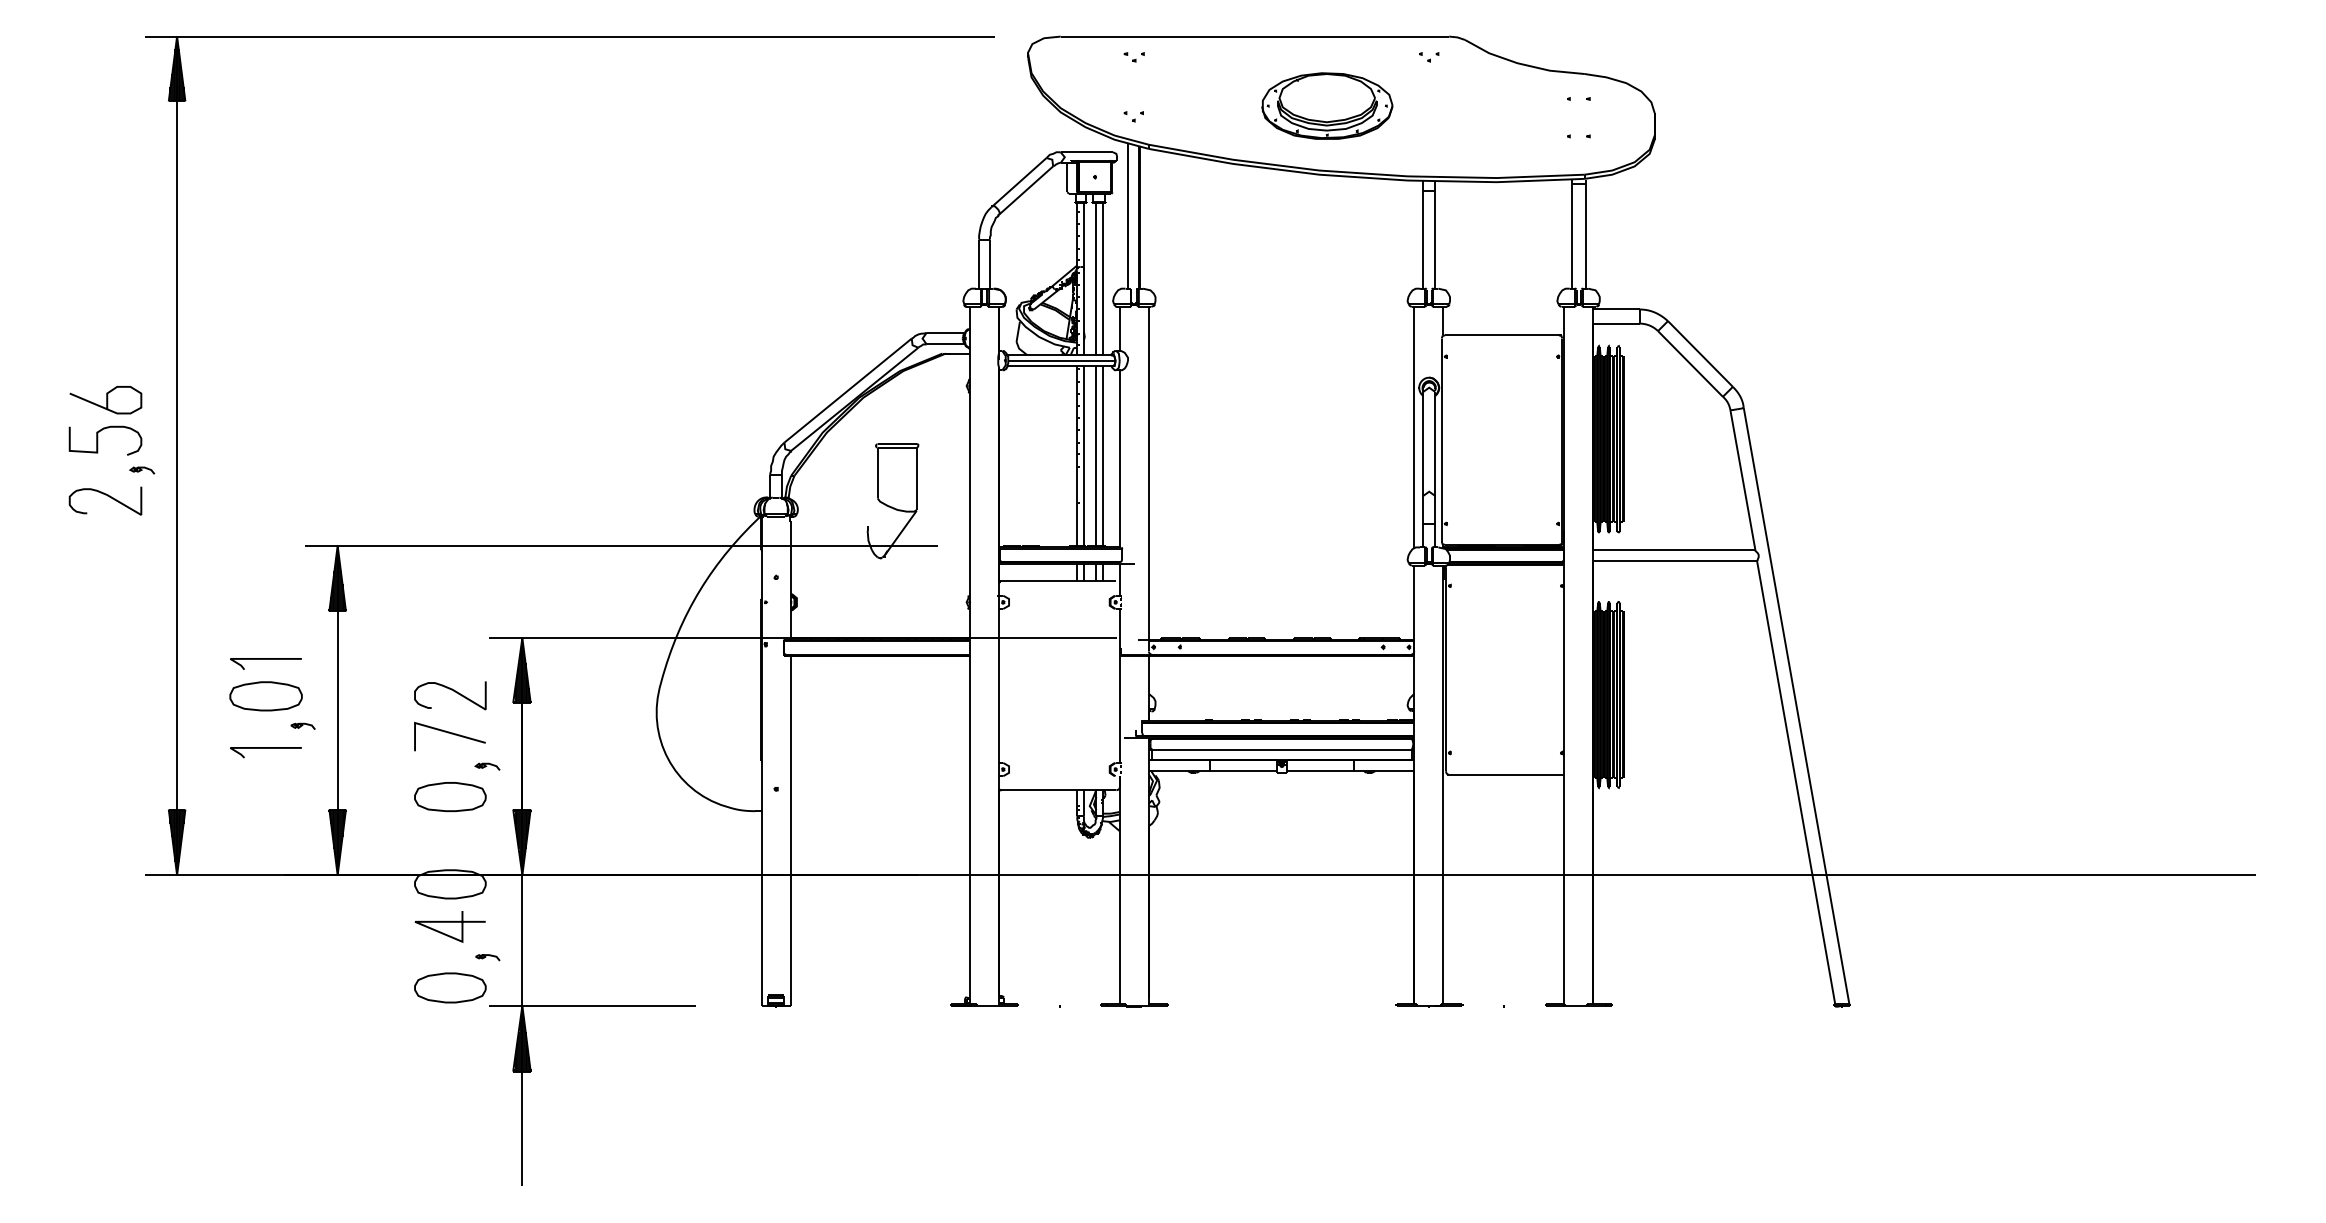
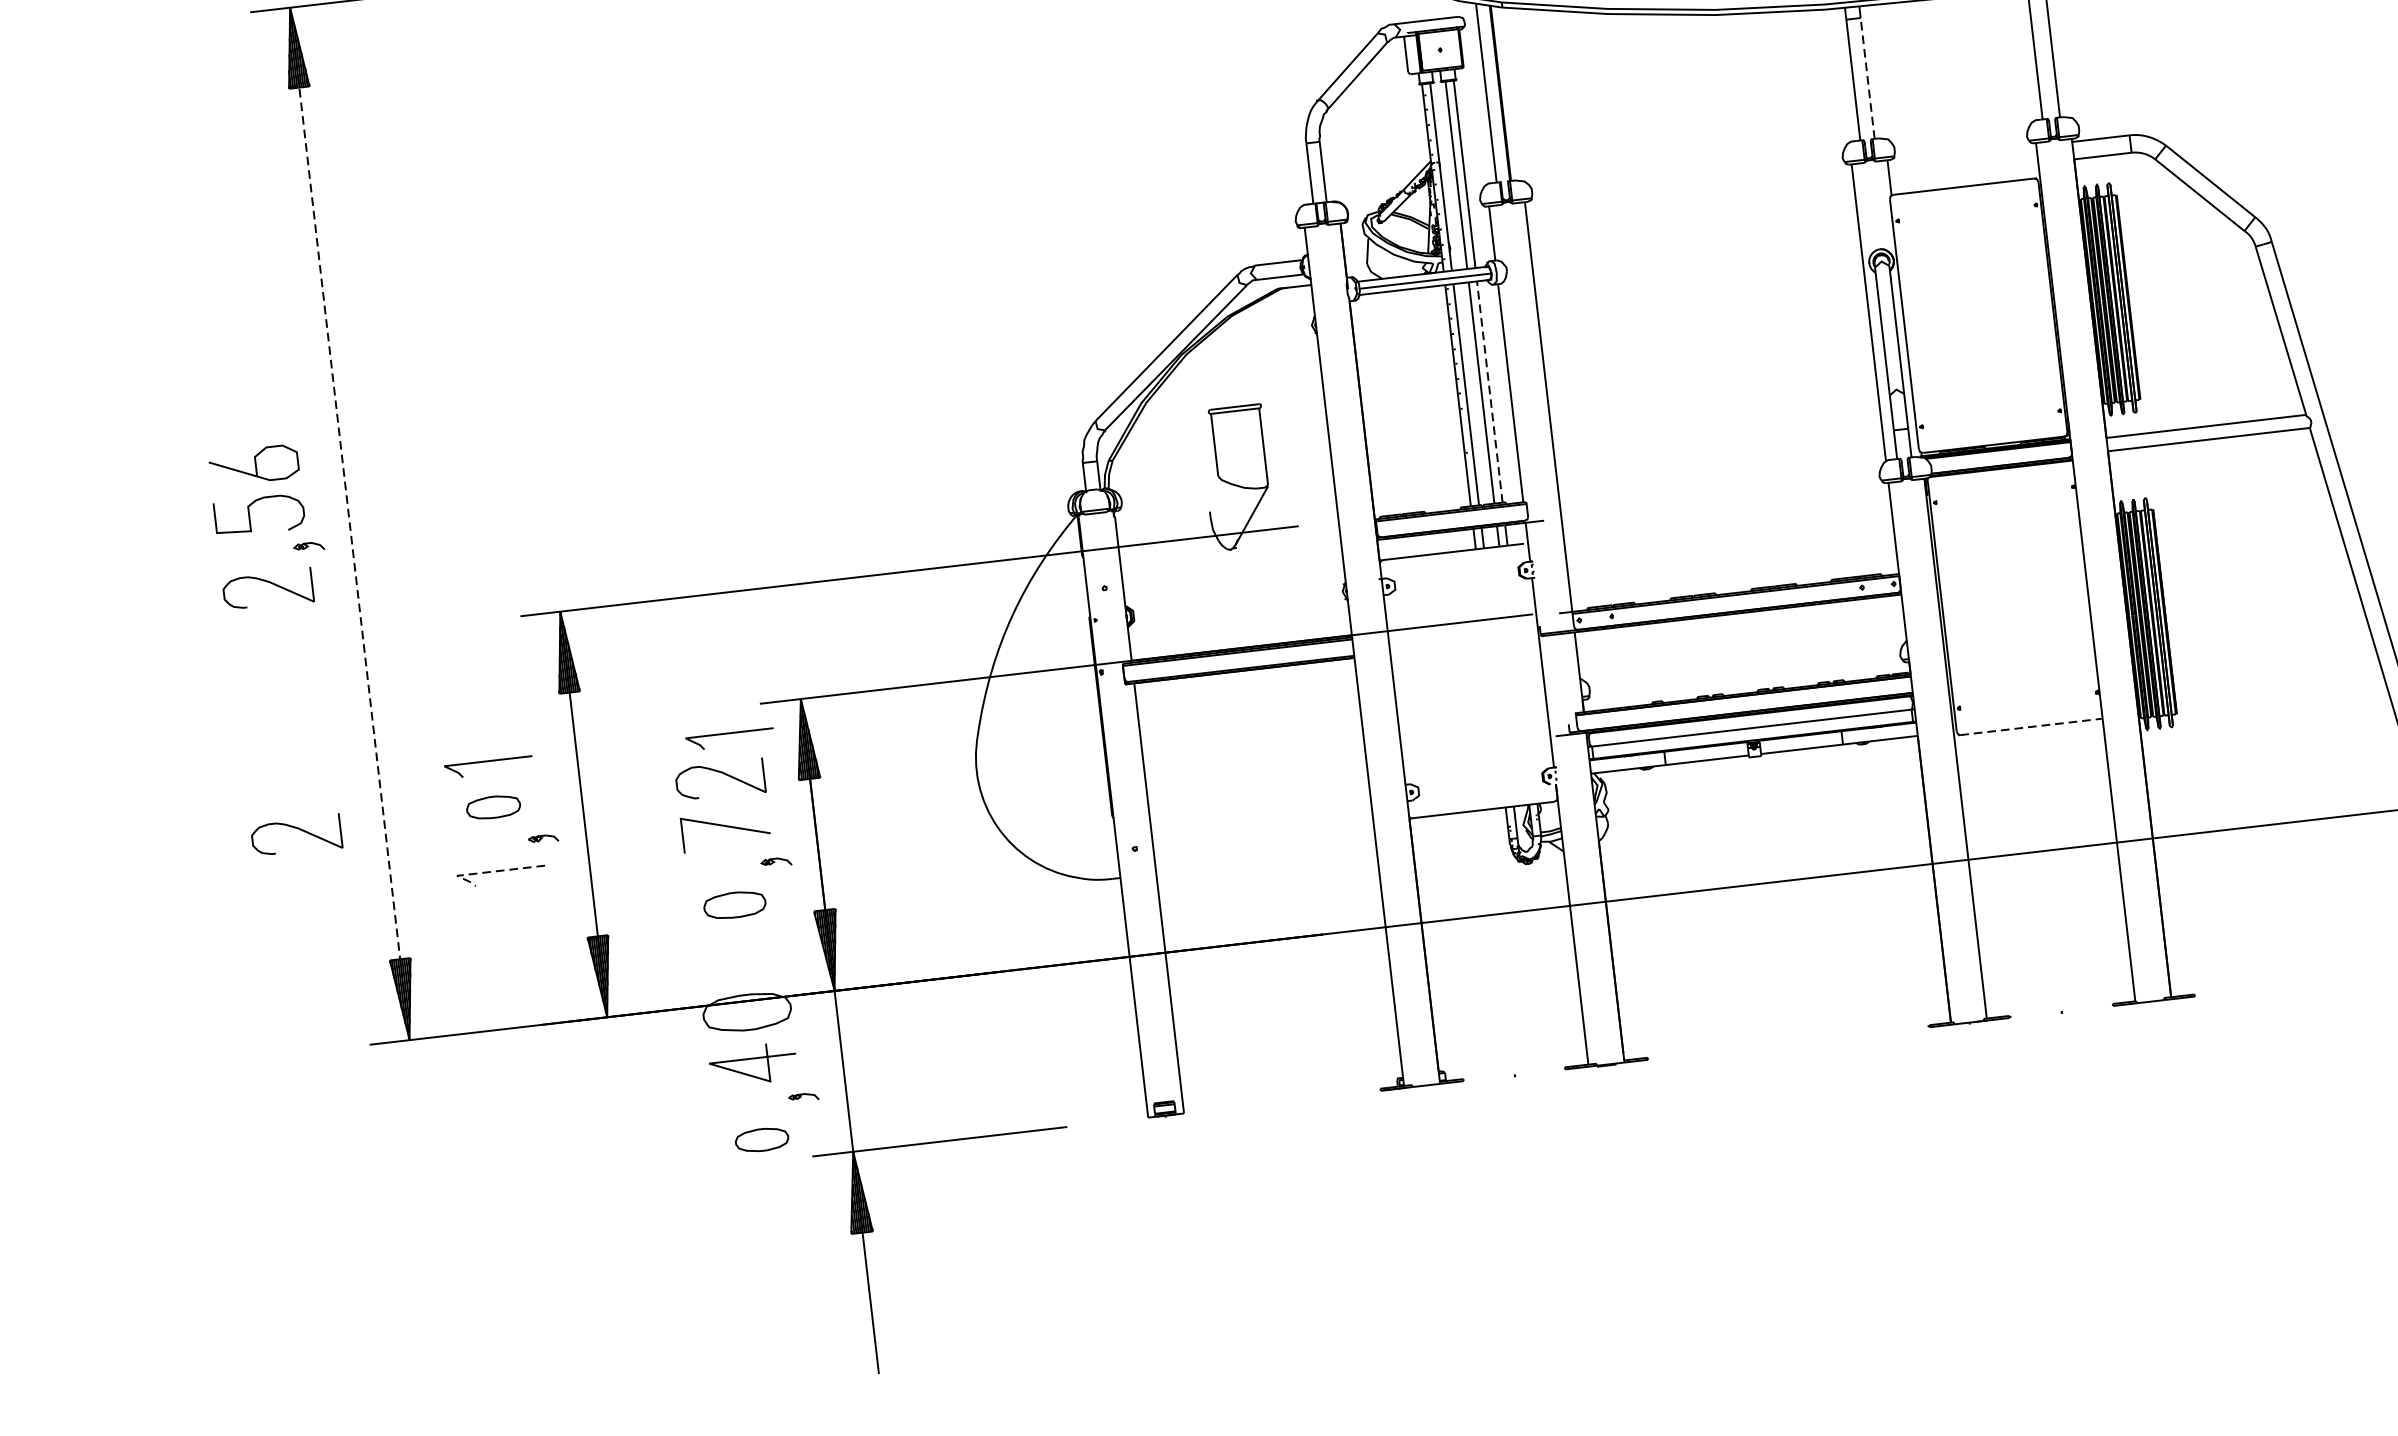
line: (1435, 239) -> (1868, 78), solid -> dashed
line: (1103, 455) -> (1490, 391), solid -> dashed
line: (177, 456) -> (350, 524), solid -> dashed
line: (461, 659) -> (728, 734), added
curve: (107, 696) -> (298, 830), added
part: (265, 696) -> (492, 807), size x0.6
line: (256, 747) -> (489, 871), solid -> dashed
line: (1506, 774) -> (2031, 726), solid -> dashed
part: (450, 797) -> (735, 905), size x0.7
part: (450, 987) -> (762, 1139), size x0.6

